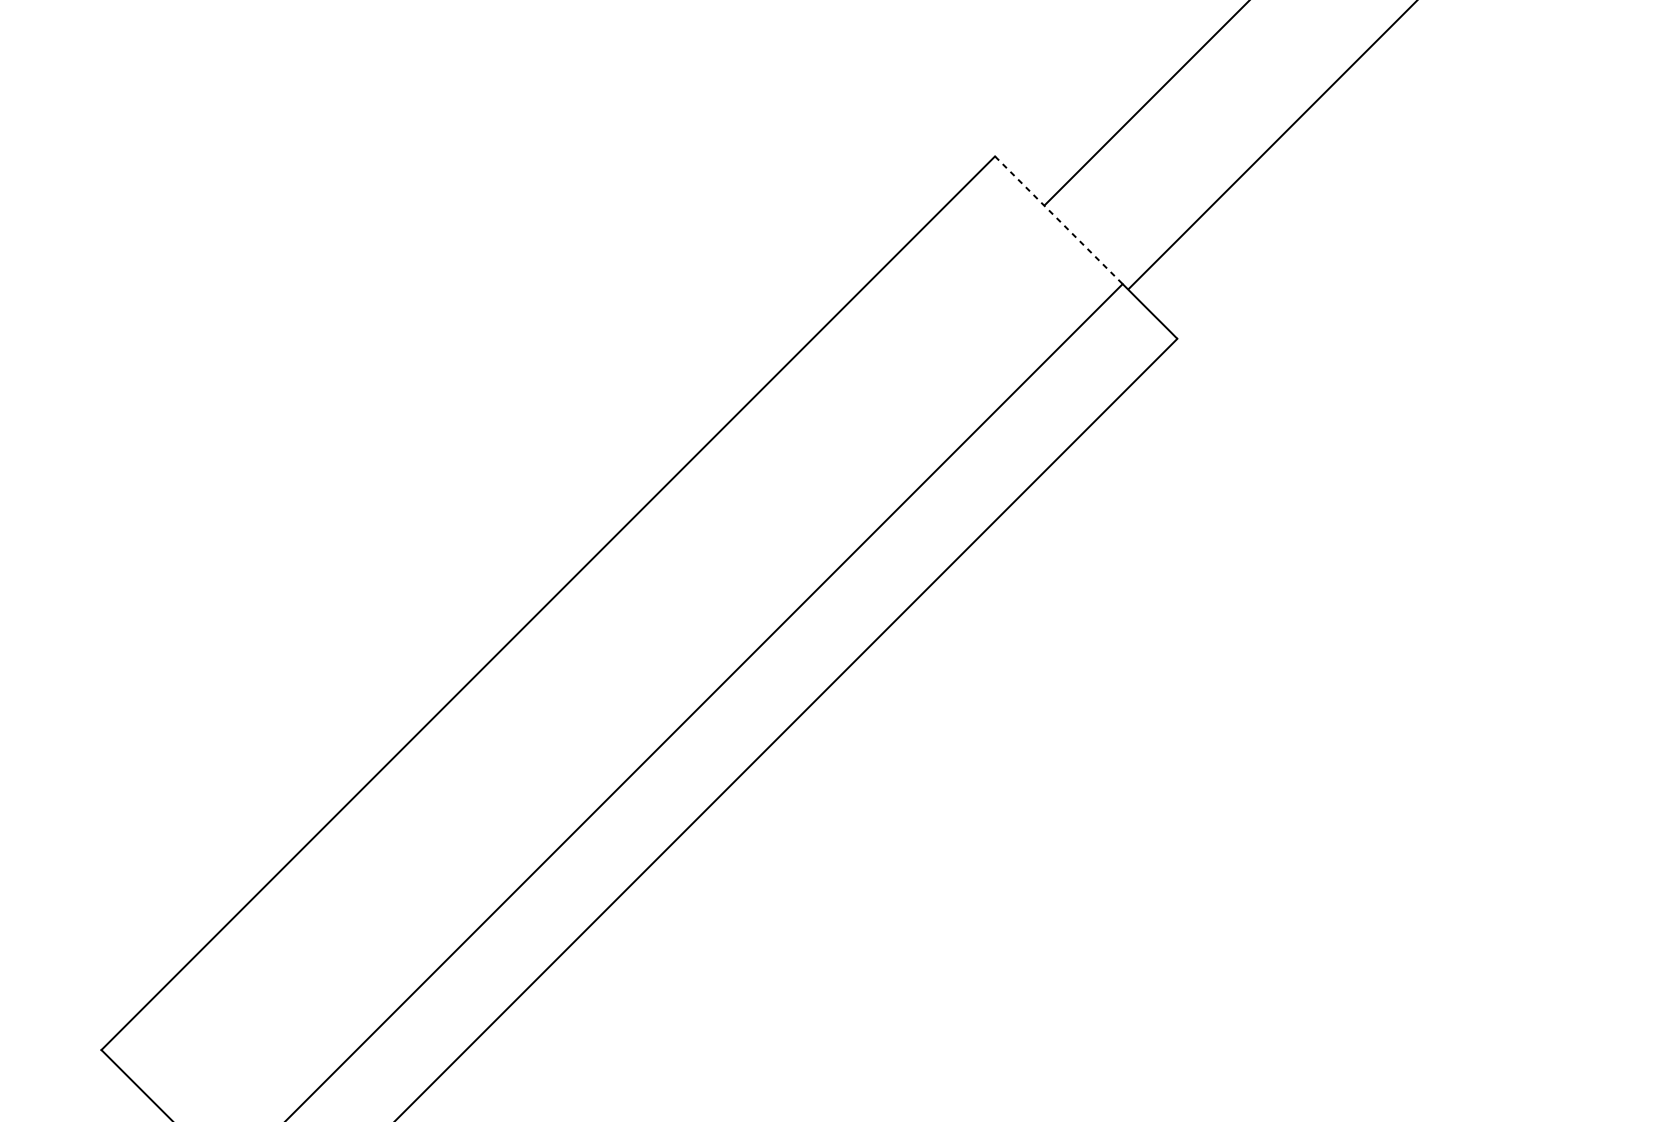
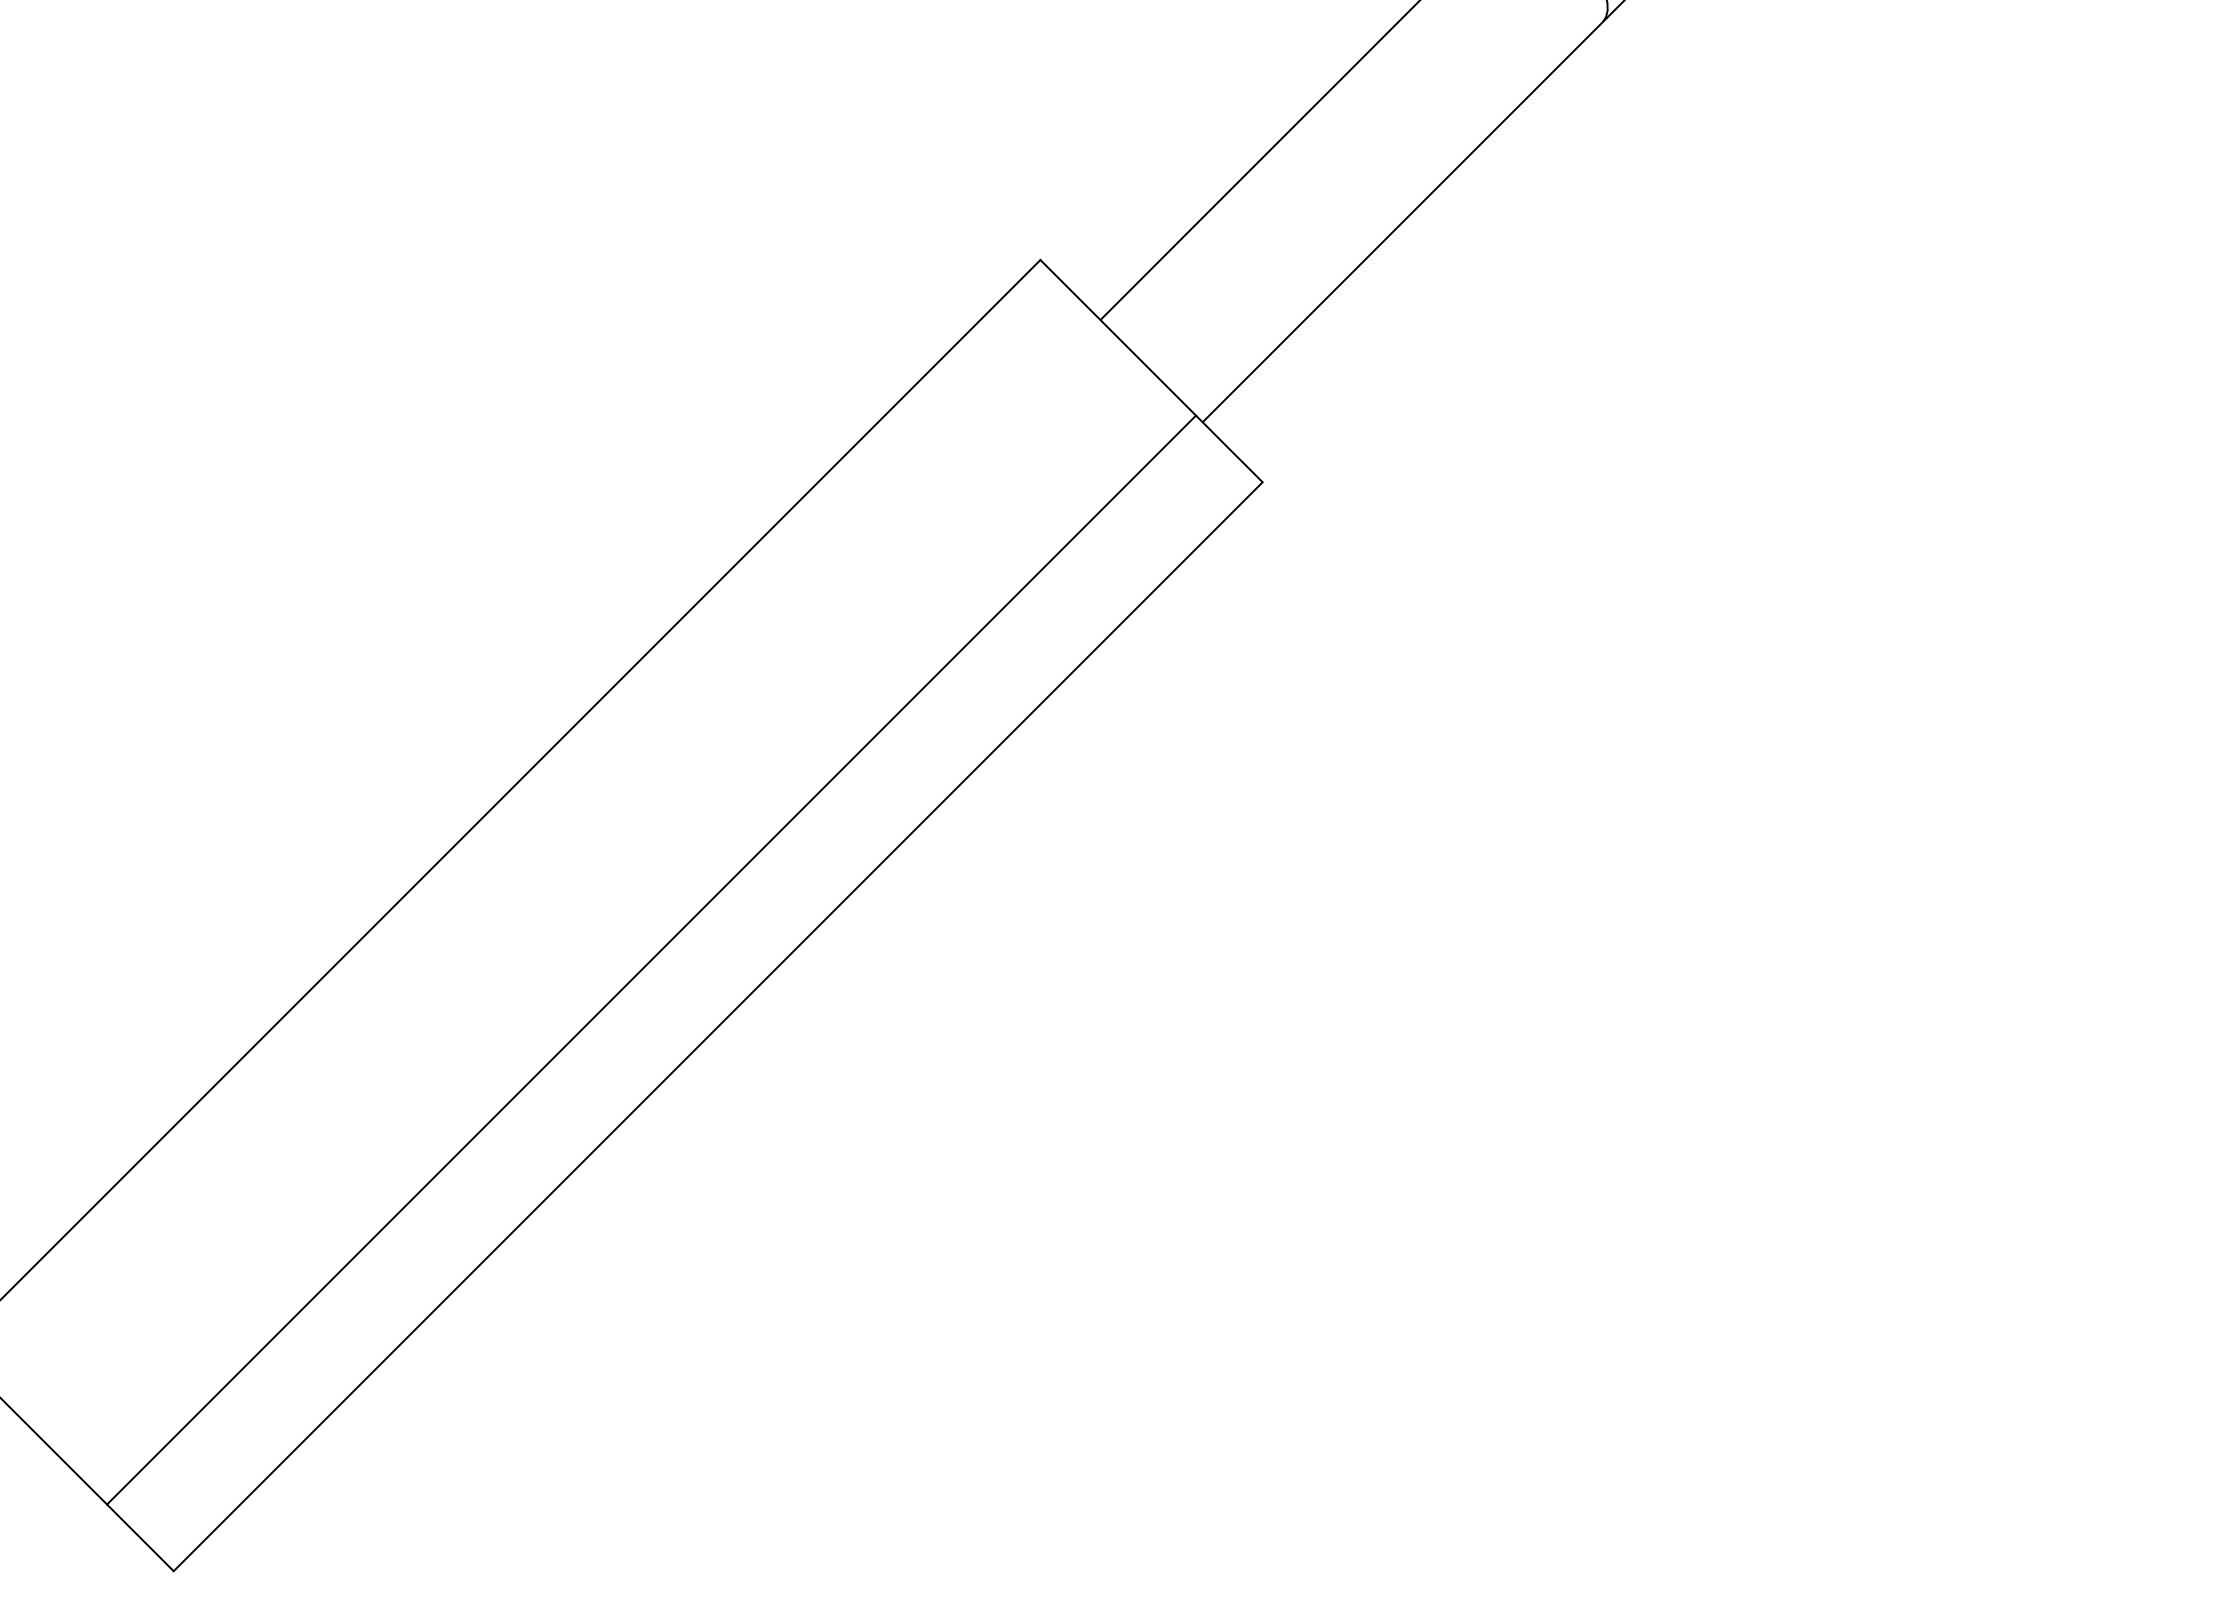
line: (1059, 220) -> (1118, 338), dashed -> solid

